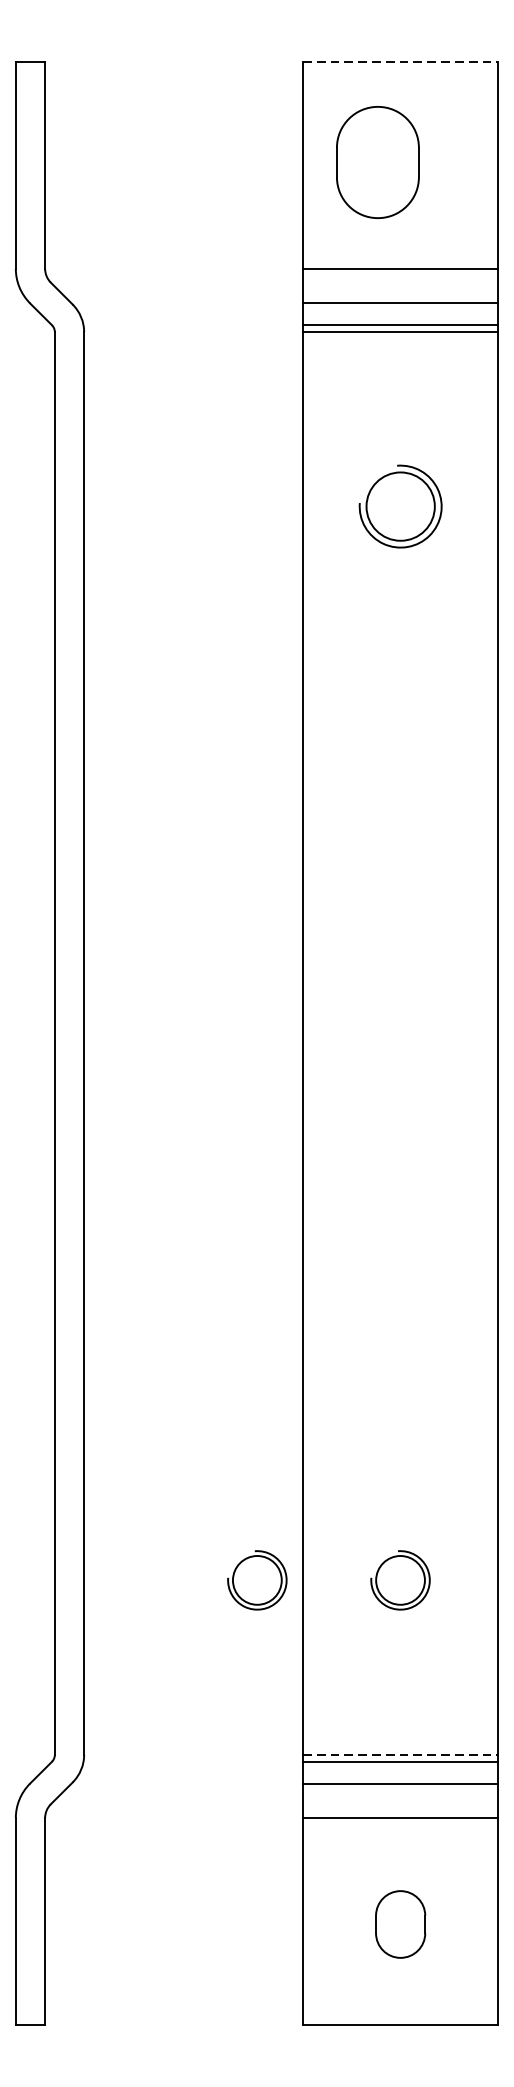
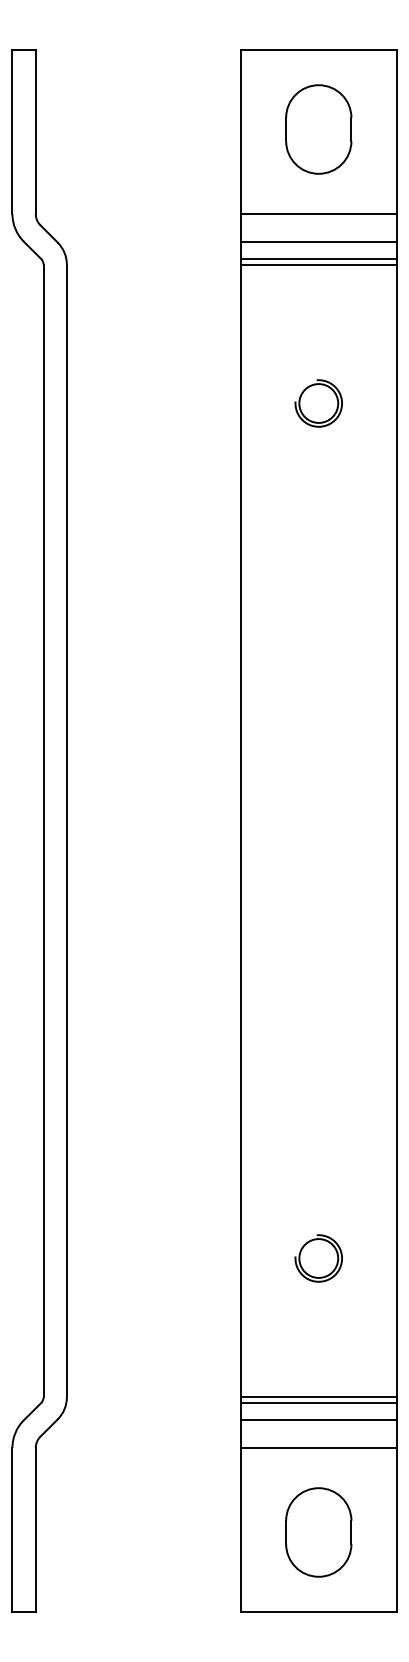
line: (400, 62) -> (318, 49), dashed -> solid
part: (377, 162) -> (318, 129), moved
part: (400, 506) -> (318, 403), size x0.71
part: (257, 1580) -> (204, 1258), removed
line: (400, 1754) -> (318, 1397), dashed -> solid
part: (400, 1924) -> (318, 1532), size x1.67

